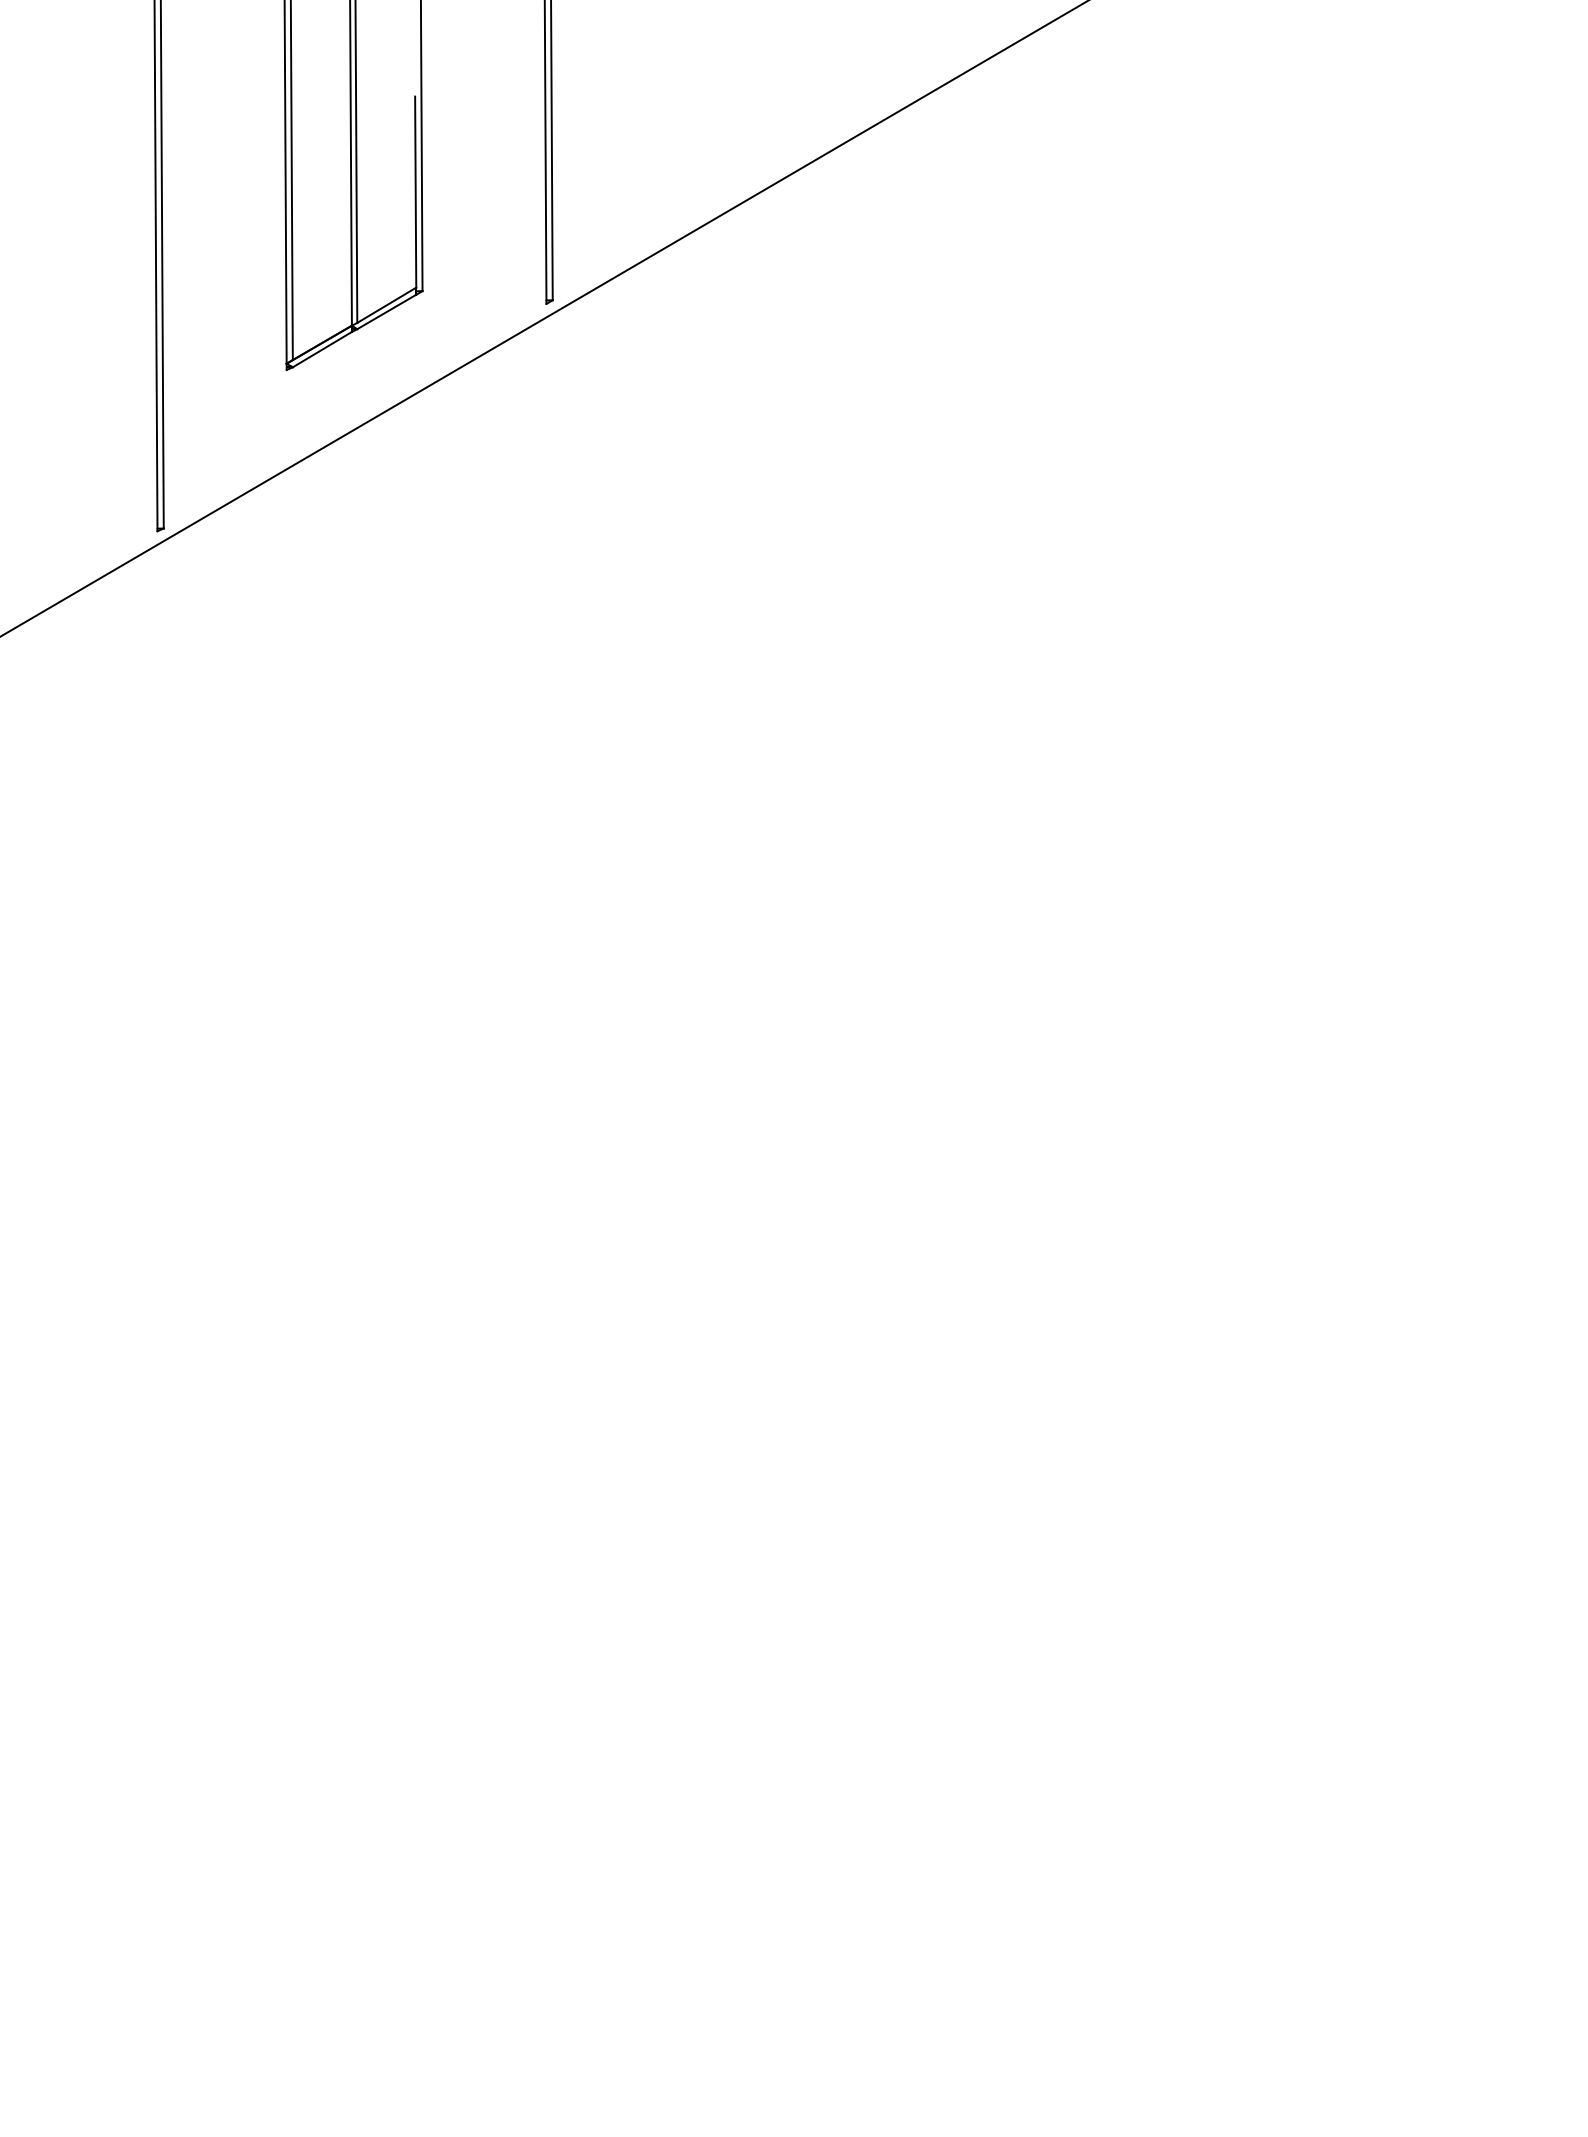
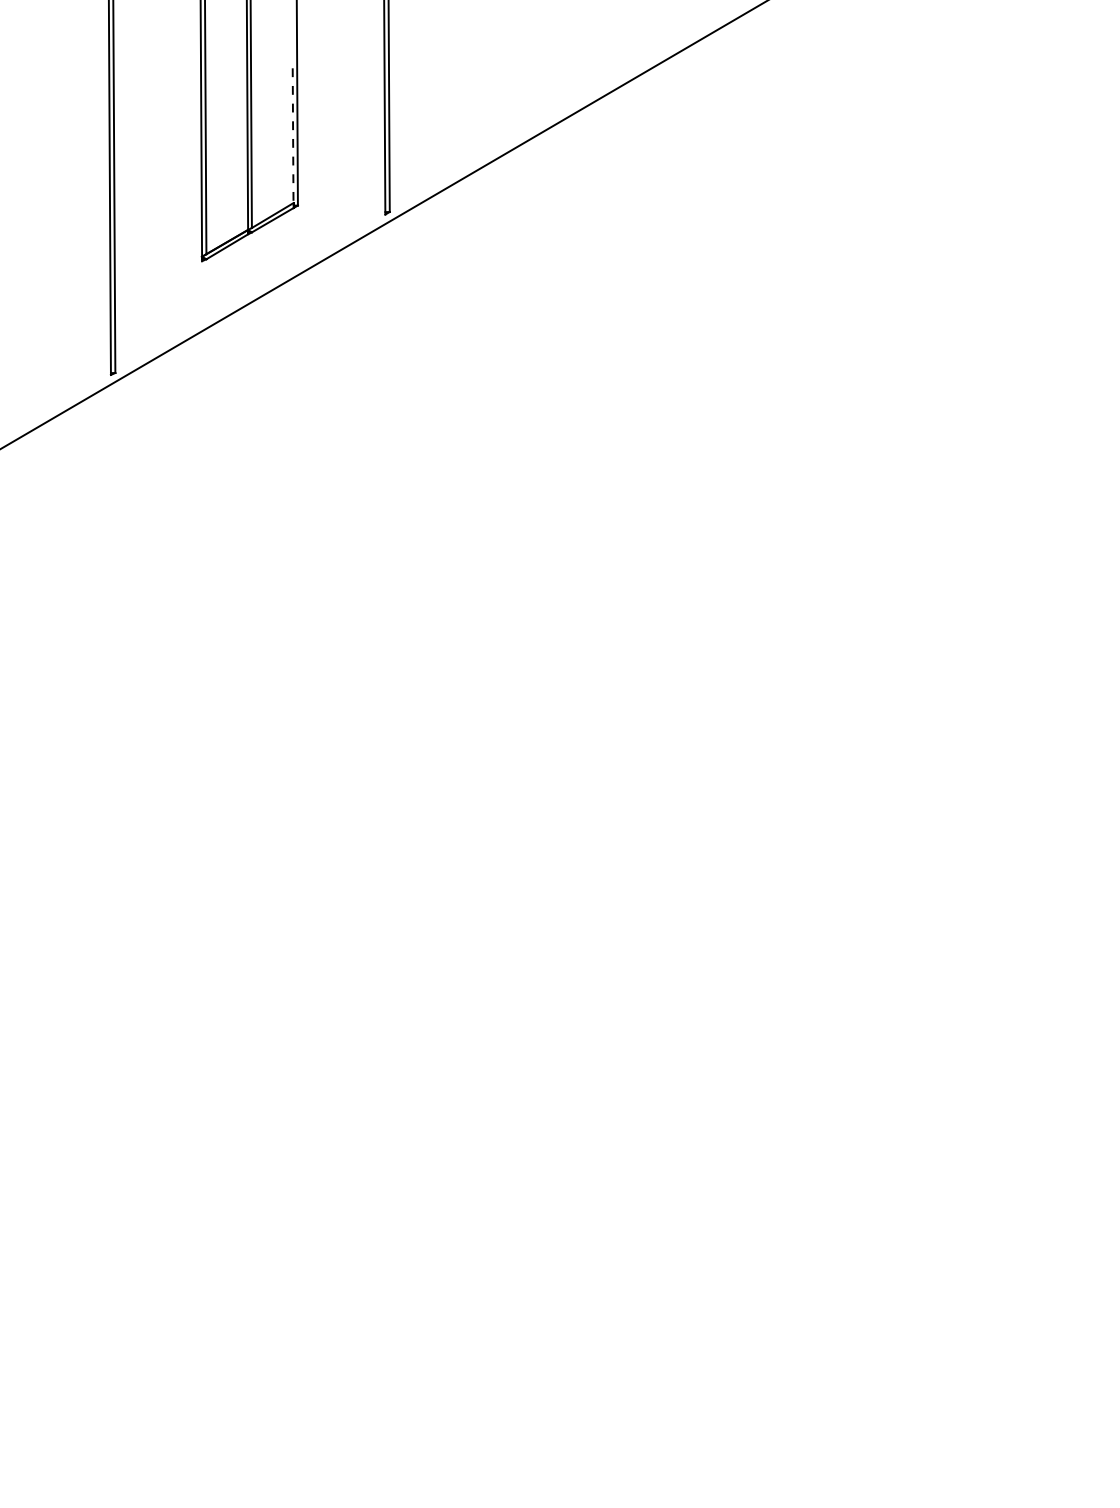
line: (415, 192) -> (292, 135), solid -> dashed

